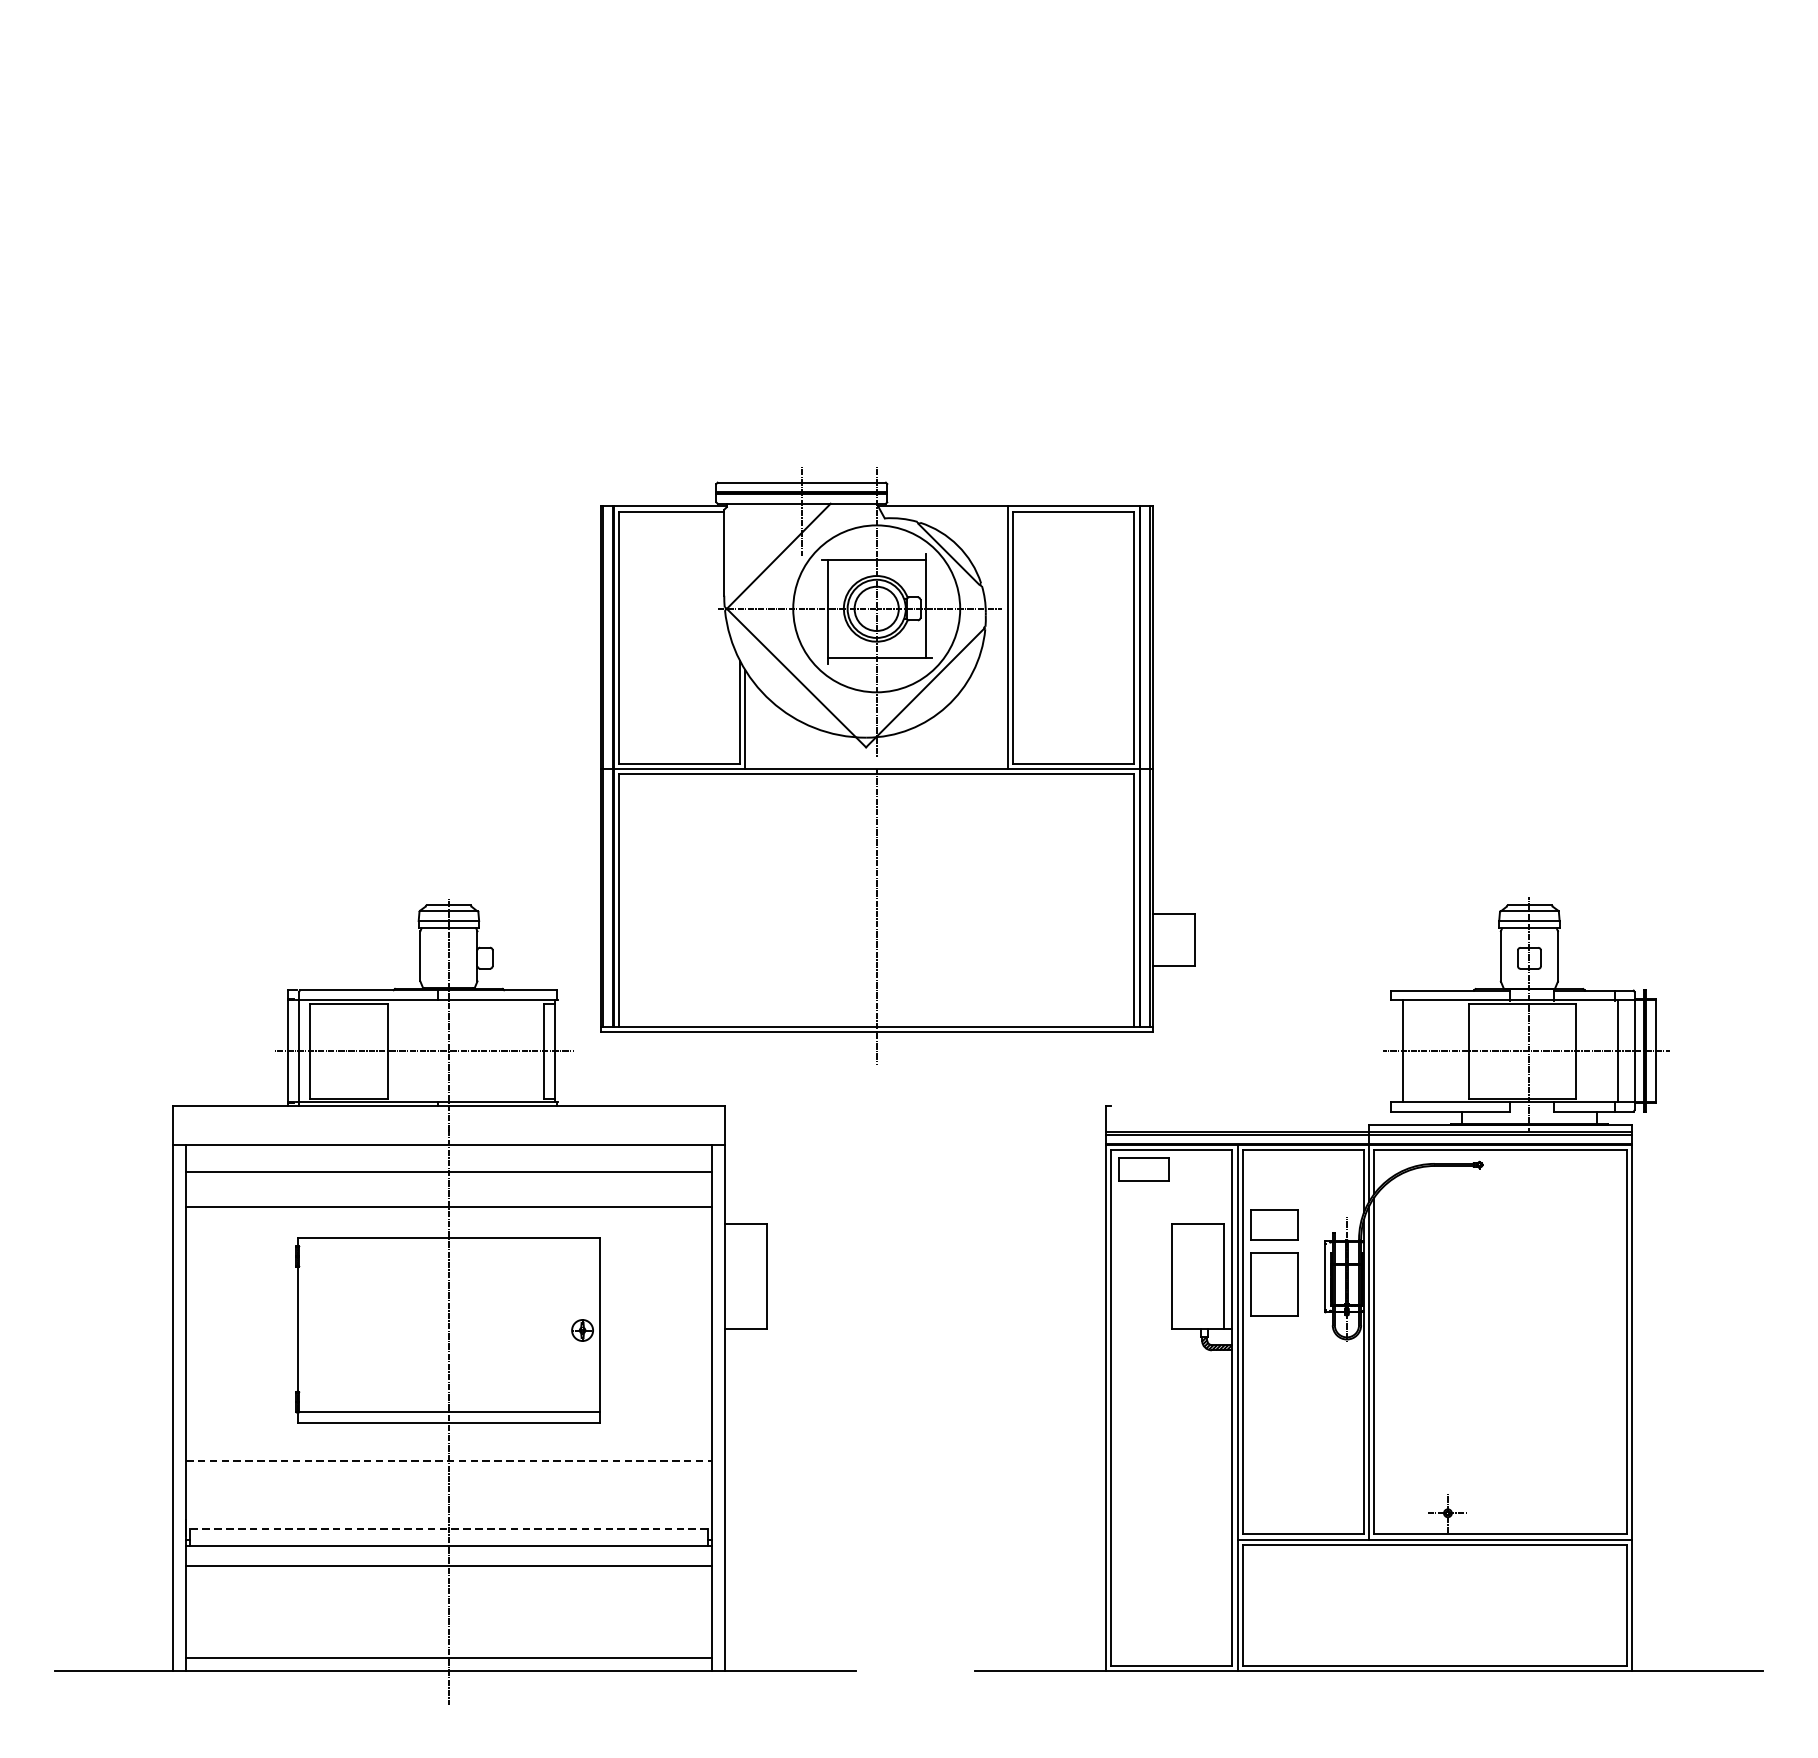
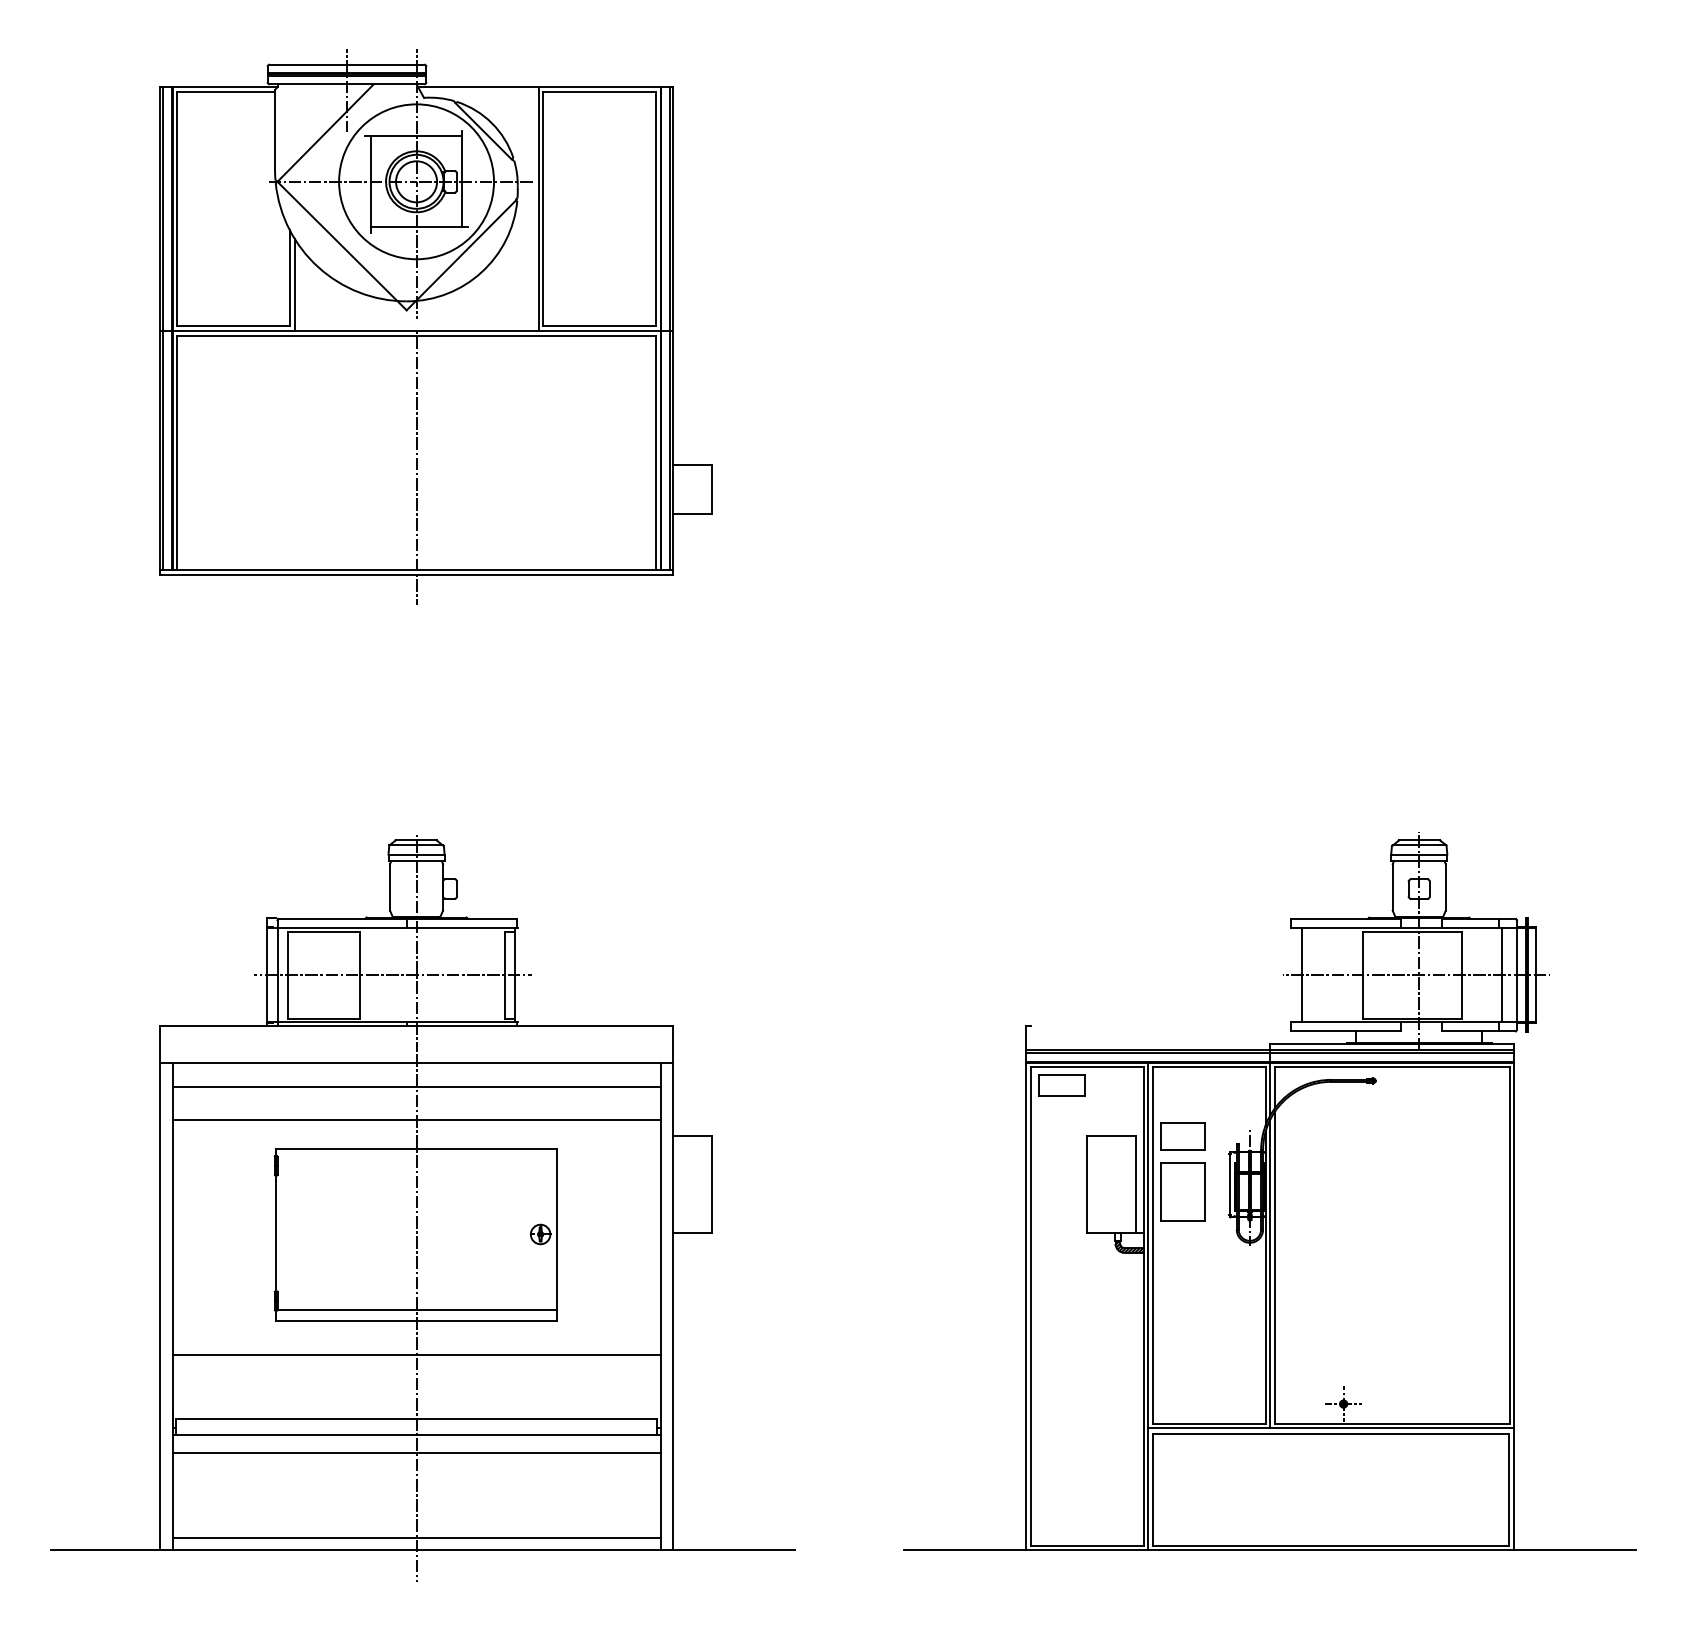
part: (897, 764) -> (435, 326), moved
line: (448, 1460) -> (416, 1355), dashed -> solid
line: (448, 1528) -> (416, 1418), dashed -> solid

